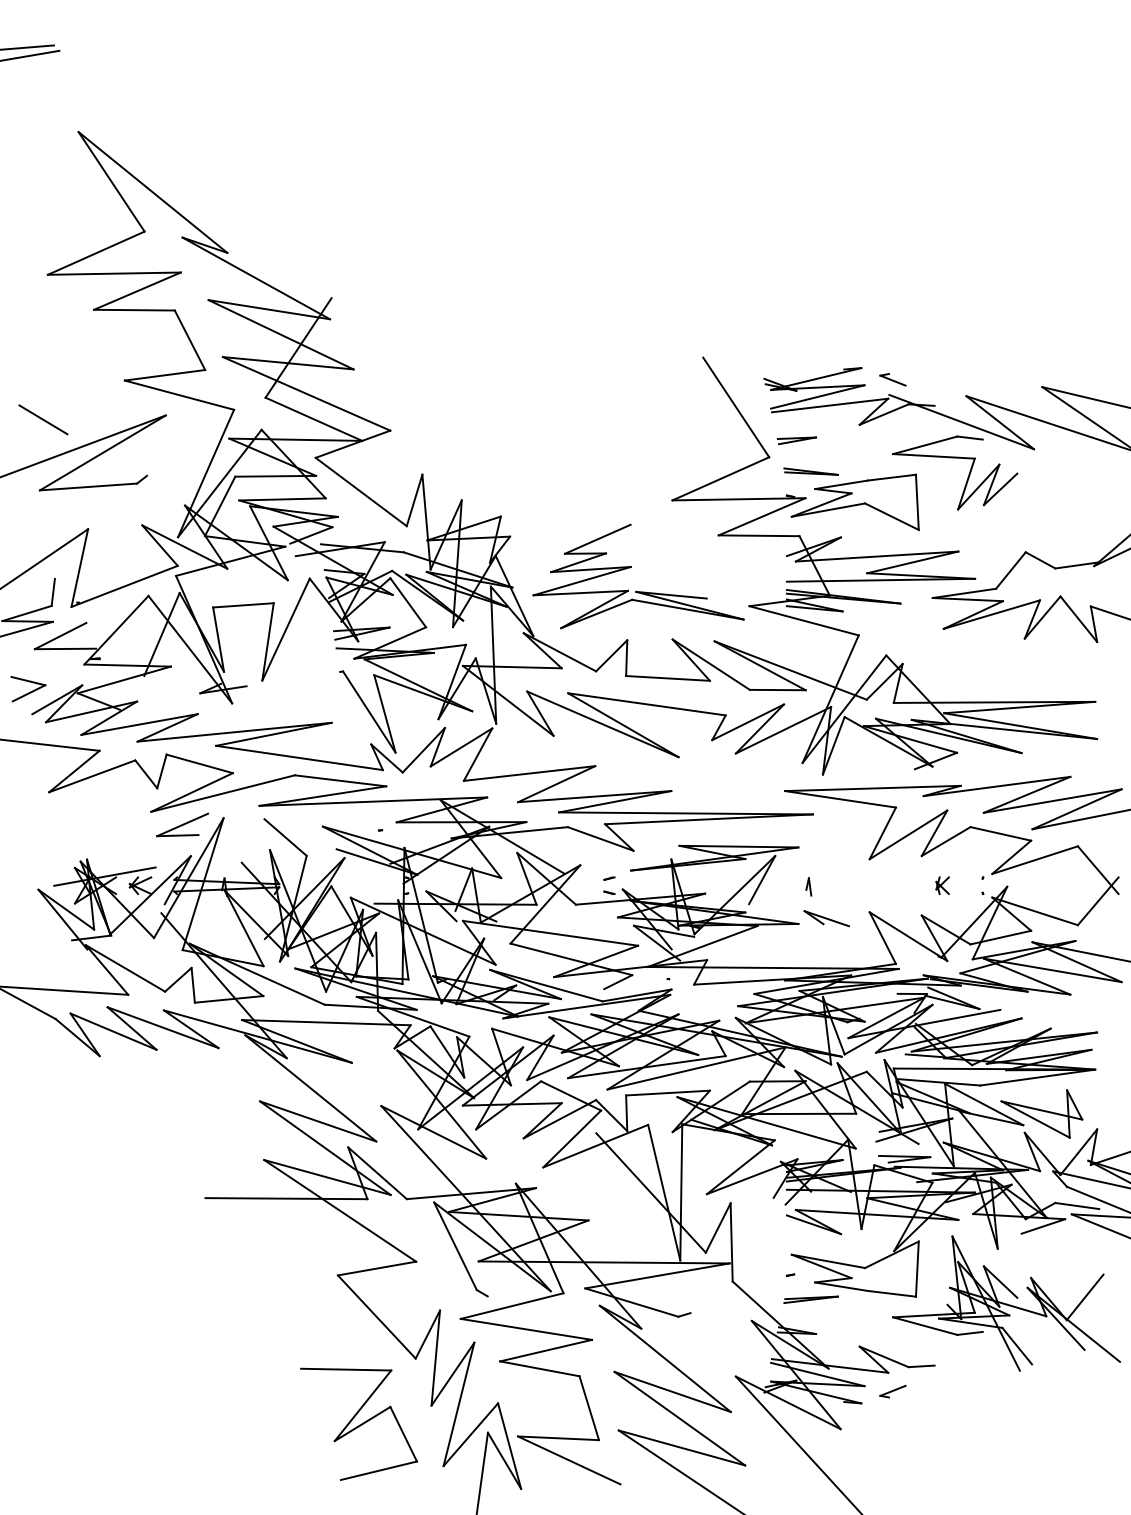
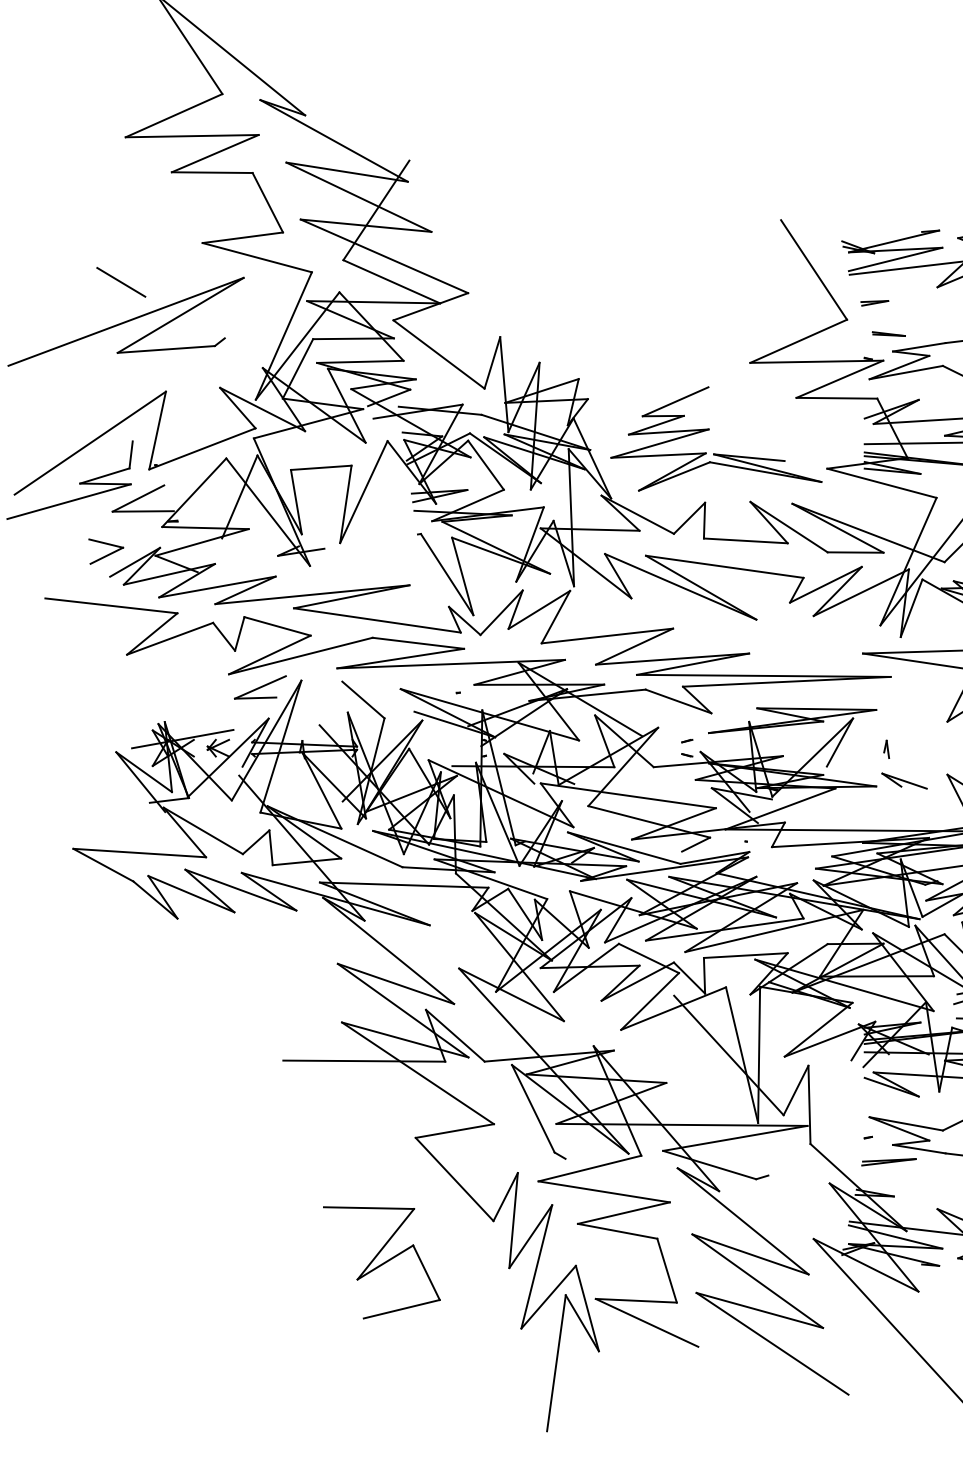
part: (796, 440) -> (874, 302), size x0.7
part: (810, 471) -> (888, 333), size x0.6
part: (358, 1423) -> (381, 1261), moved

